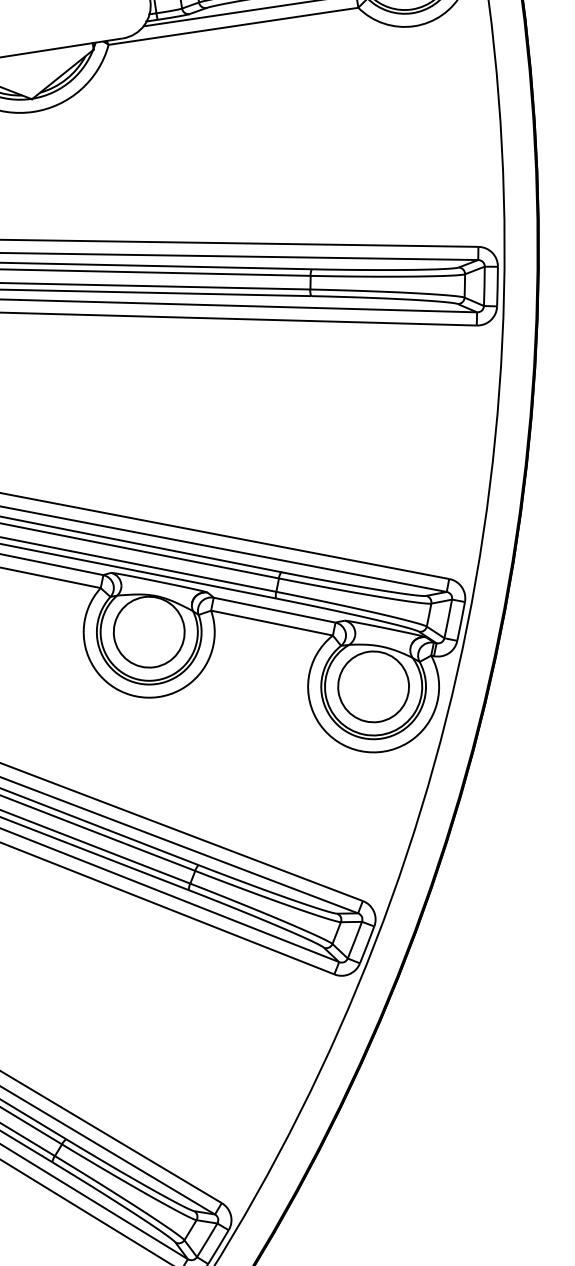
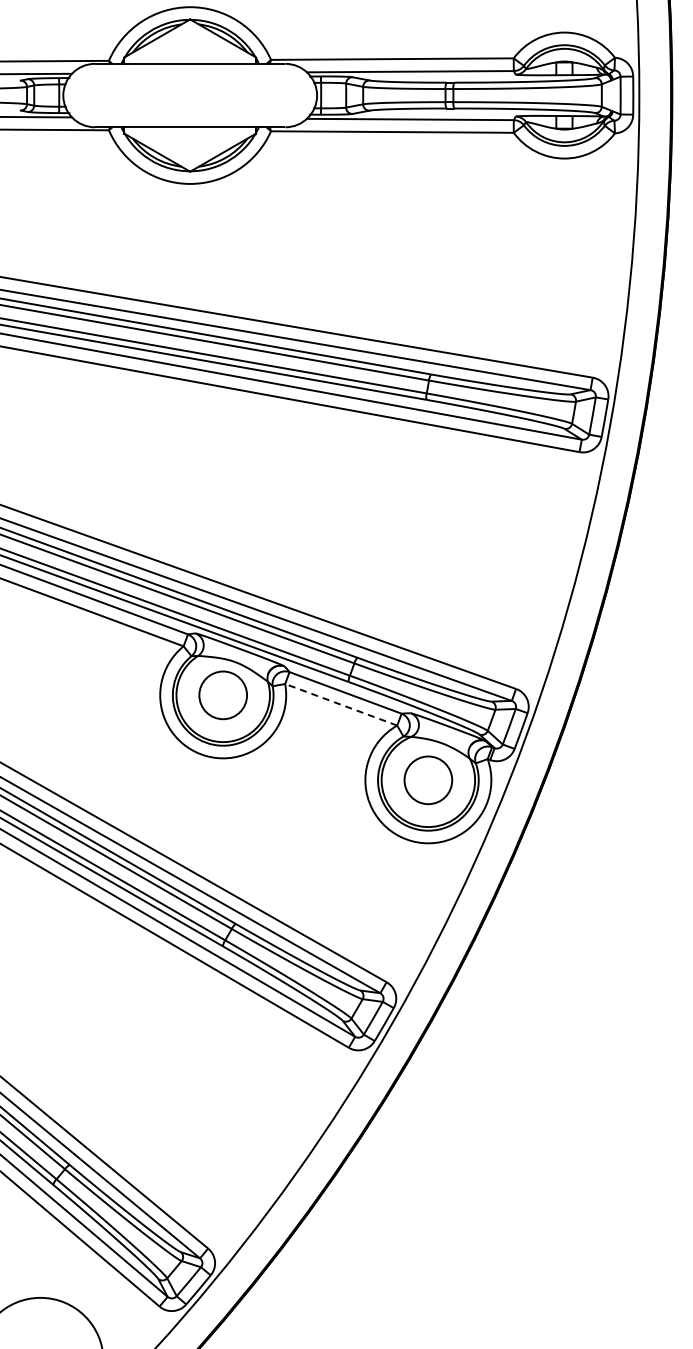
line: (272, 623) -> (341, 705), solid -> dashed
circle: (149, 632) -> (223, 695), size x0.7
circle: (373, 687) -> (428, 780), size x0.7

